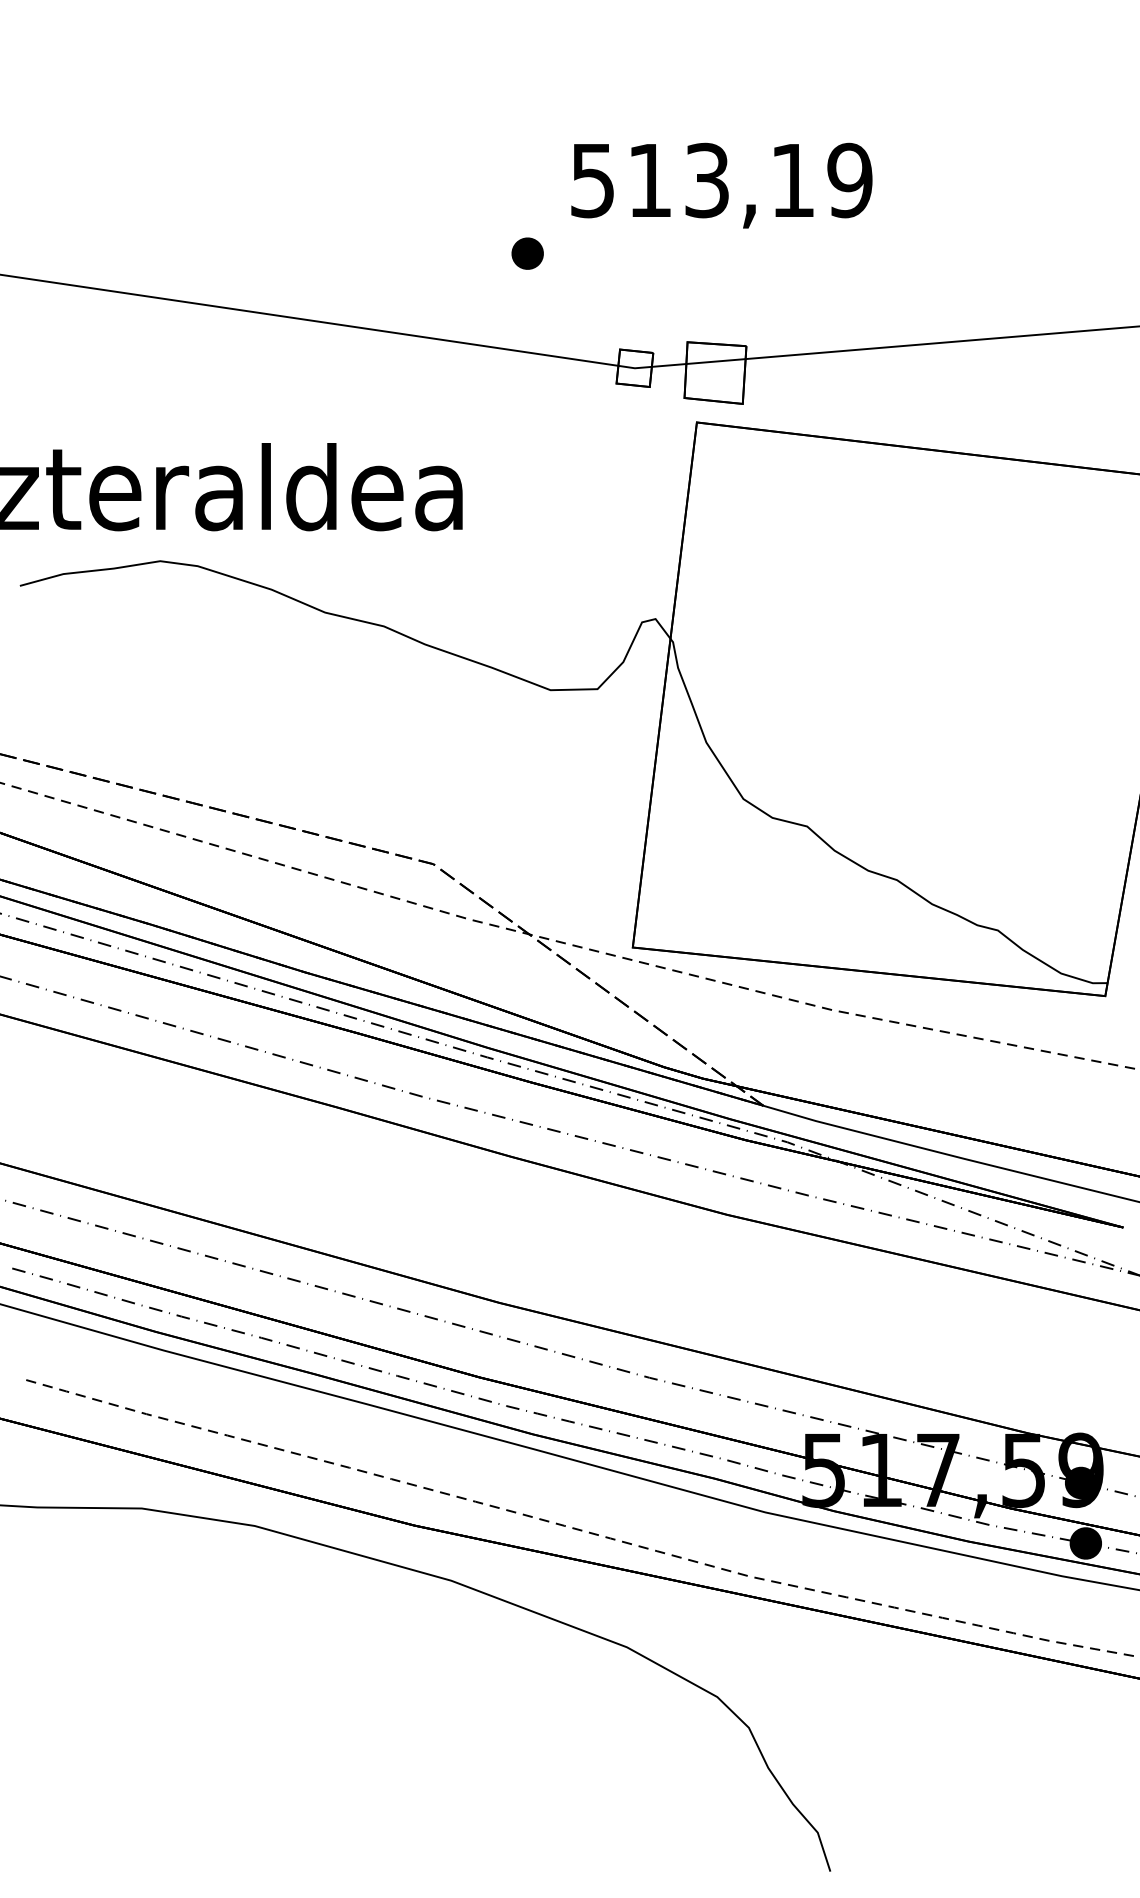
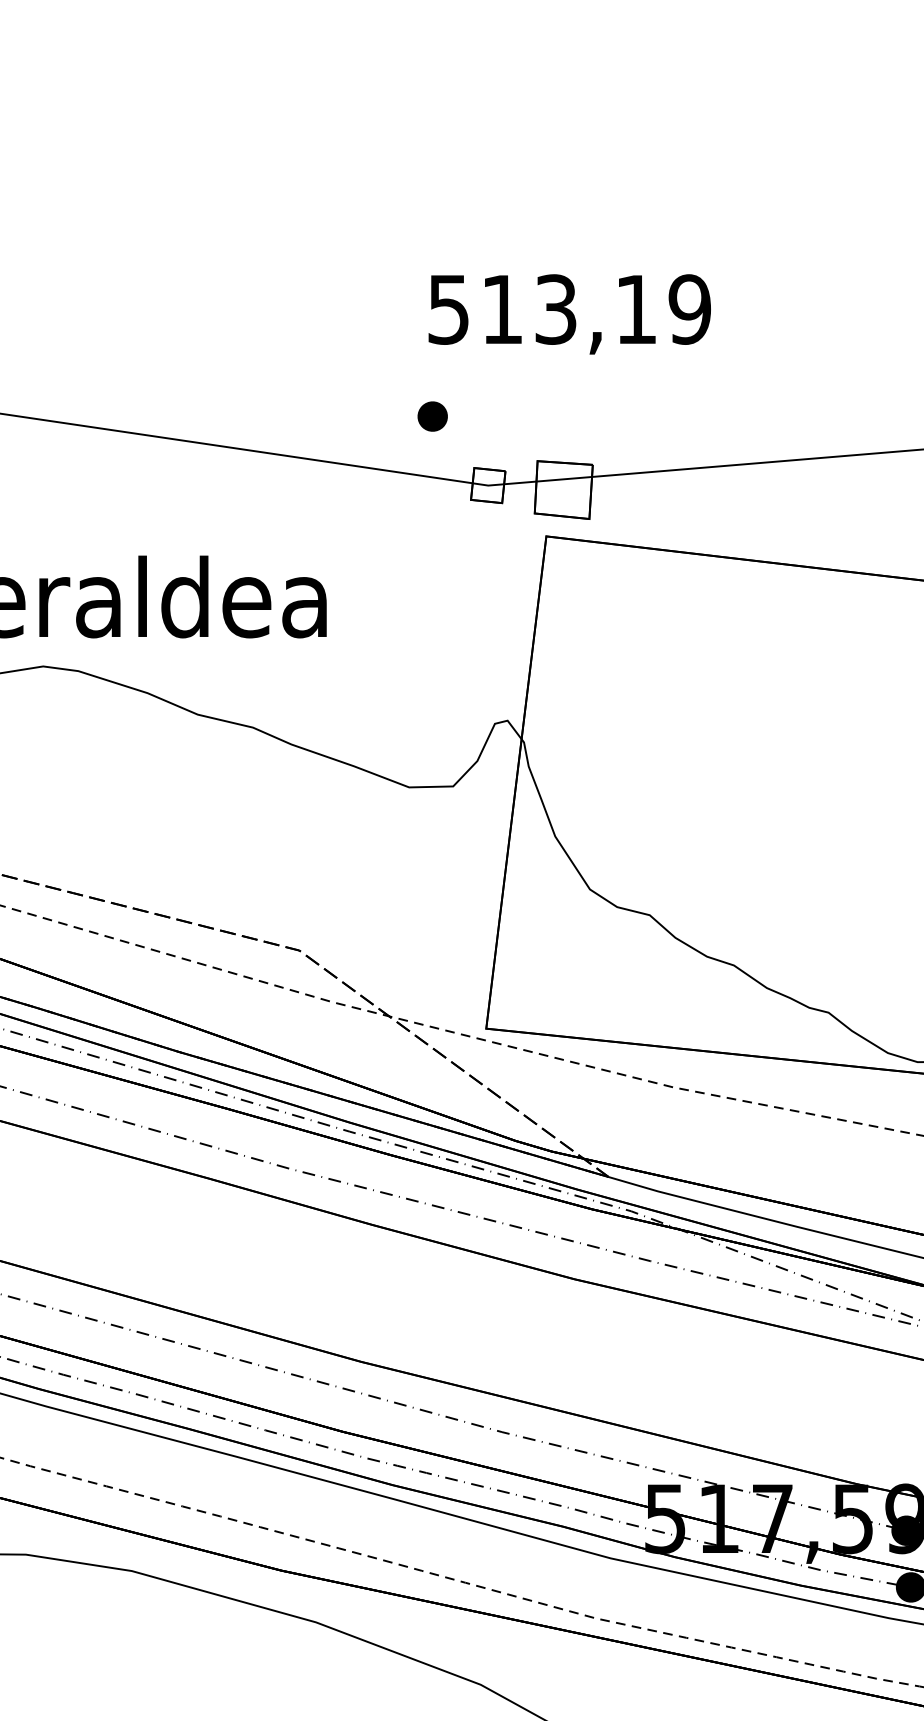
part: (527, 253) -> (432, 416), moved

